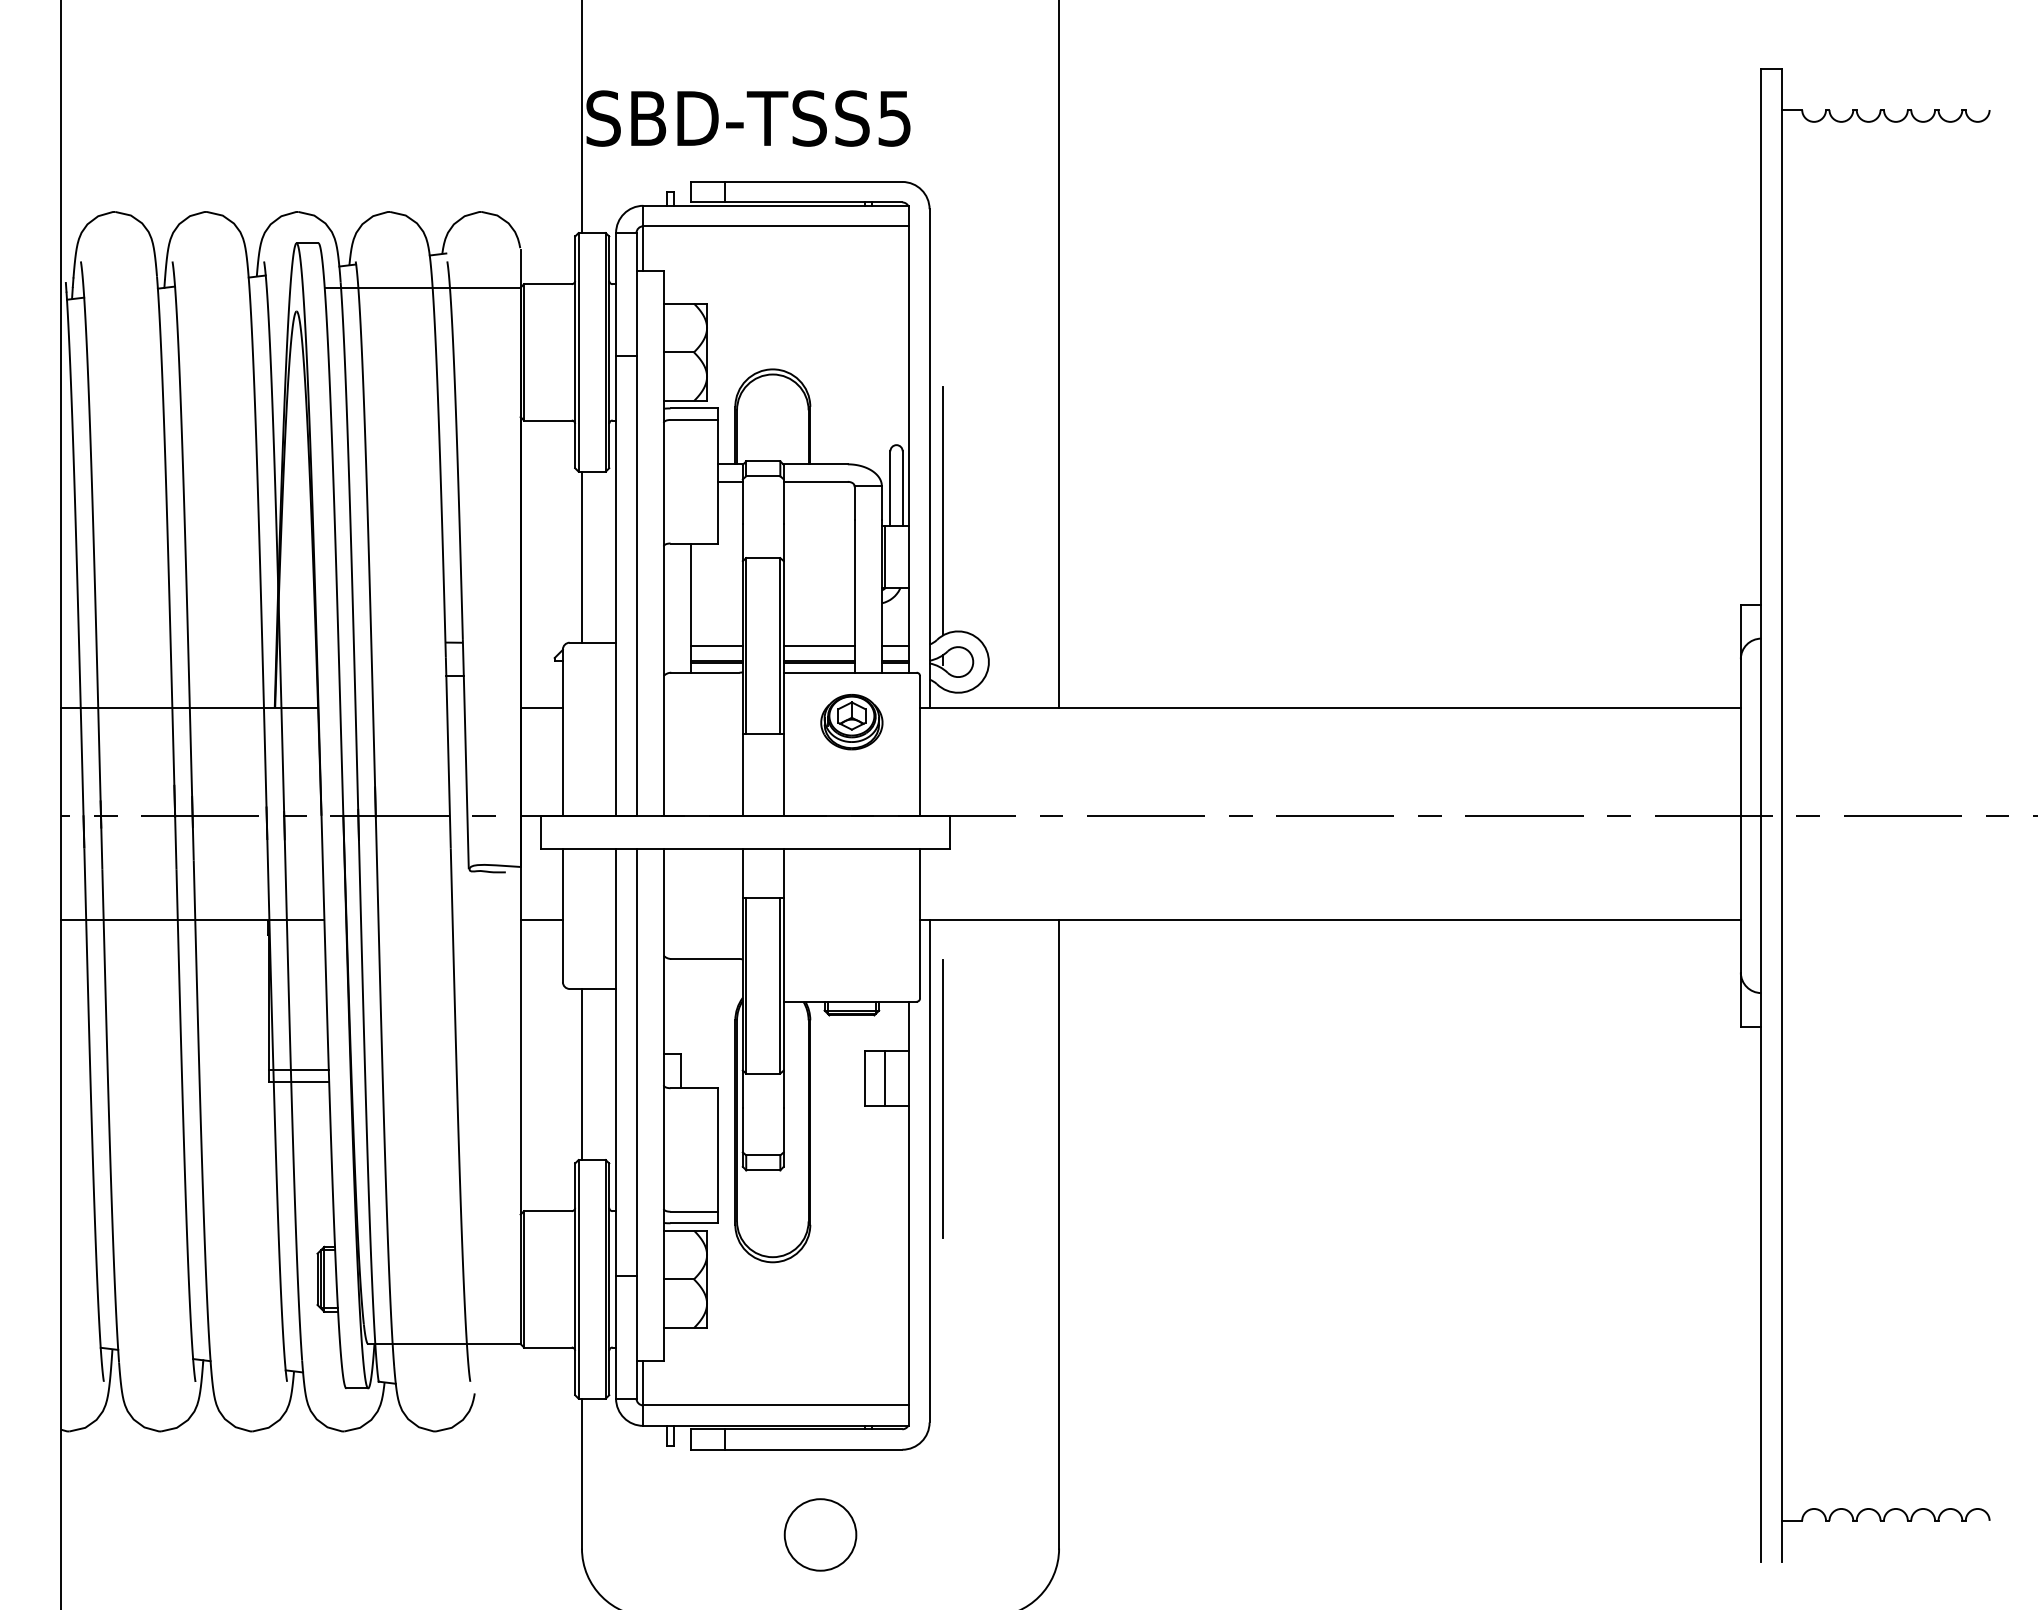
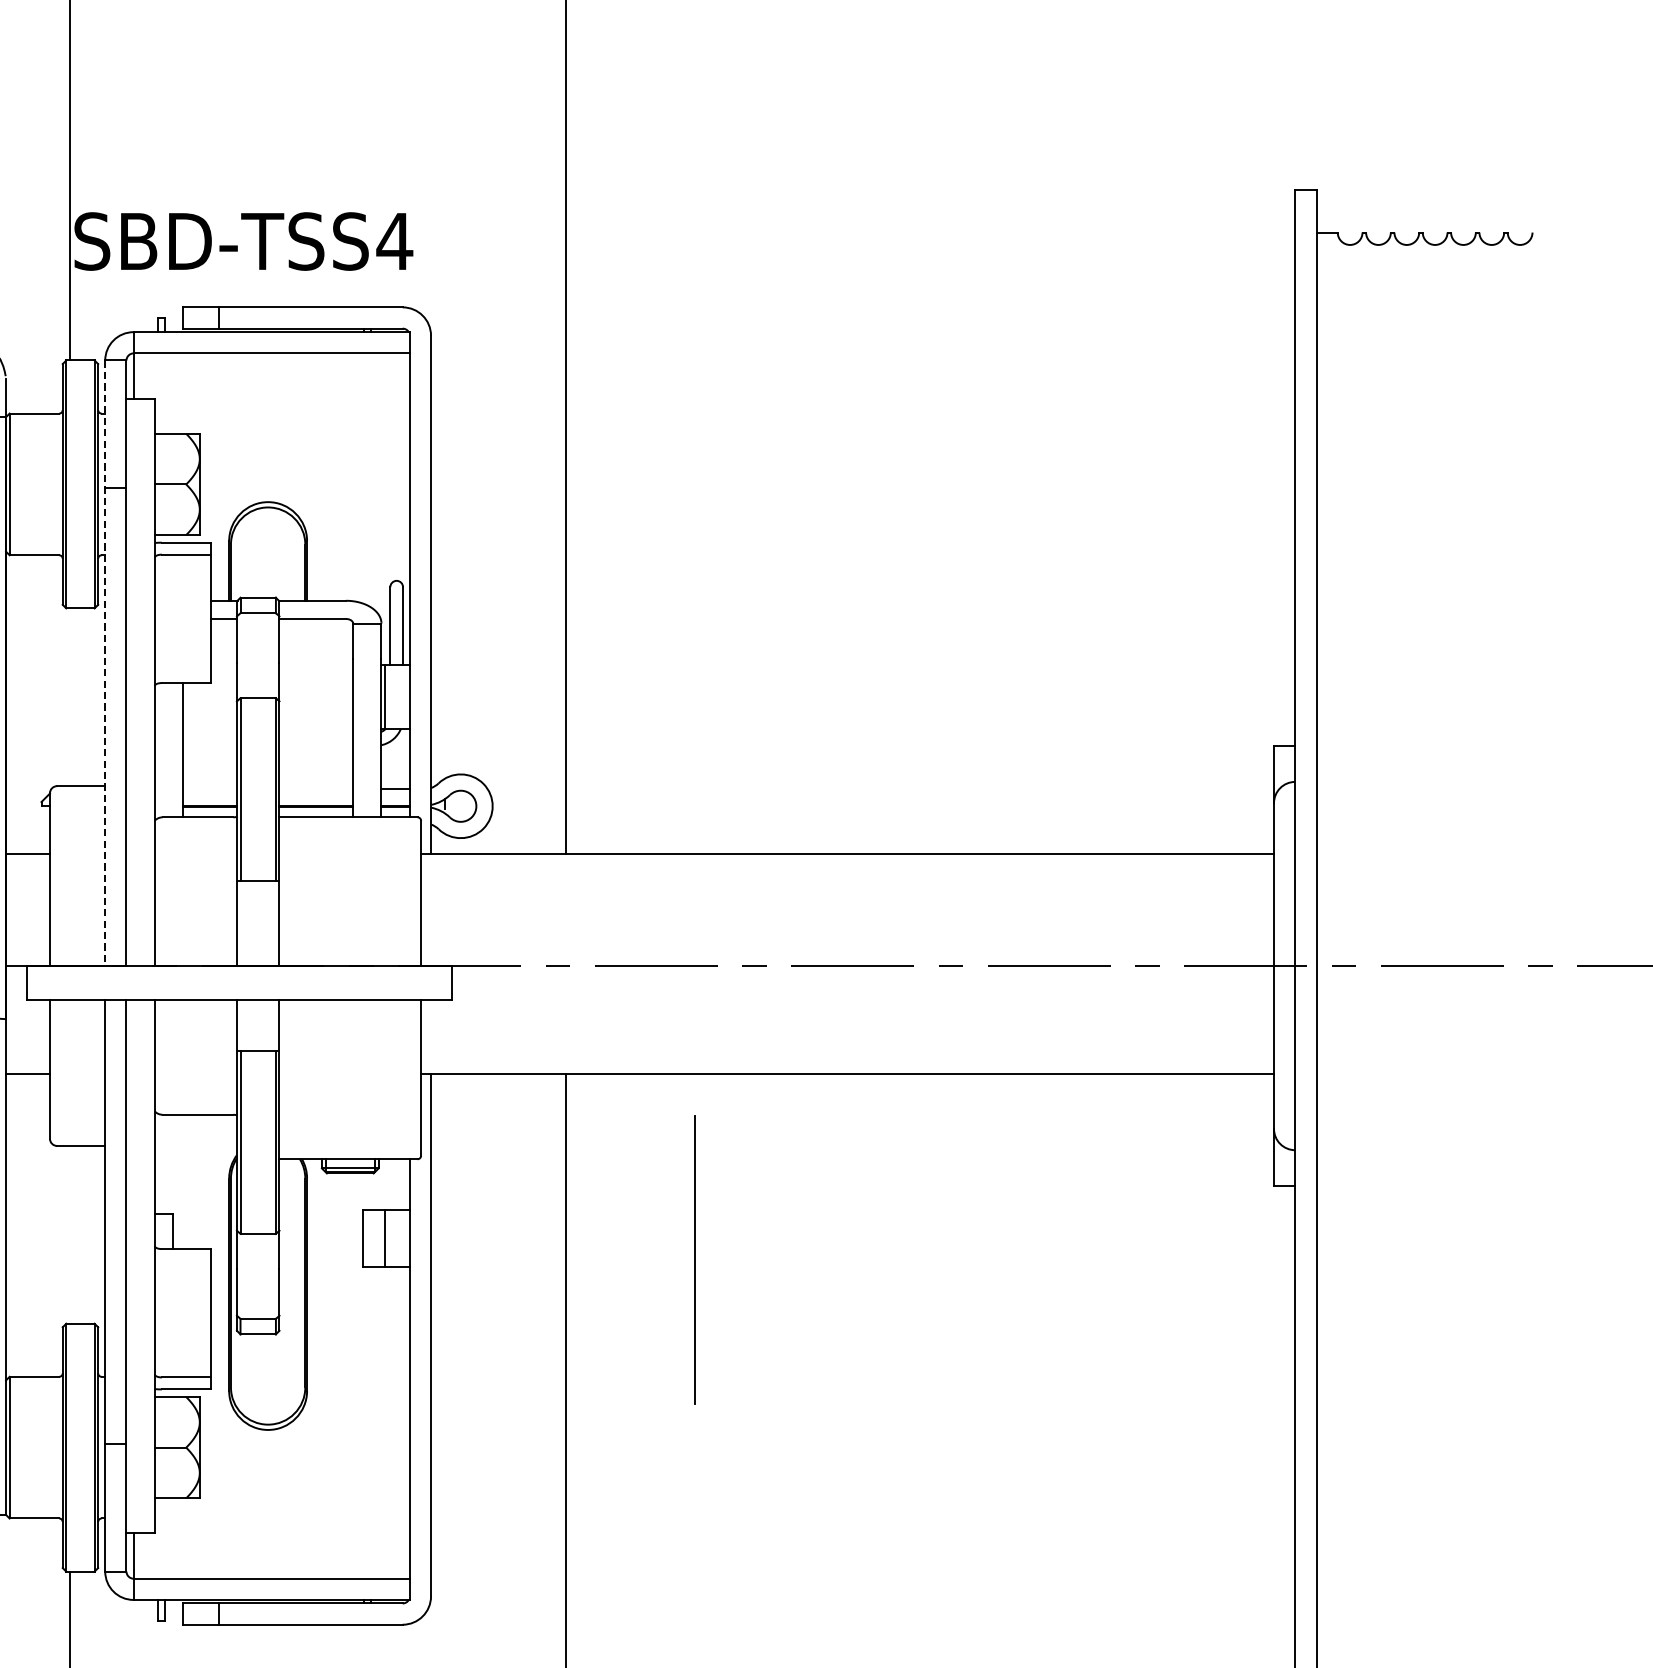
text: (894, 118) -> (394, 241), SBD-TSS5 -> SBD-TSS4
line: (943, 511) -> (445, 649), removed
line: (616, 524) -> (105, 663), solid -> dashed
line: (581, 556) -> (69, 696), removed
line: (716, 645) -> (209, 789), removed
line: (818, 645) -> (315, 789), removed
part: (851, 722) -> (349, 869), removed
line: (581, 1074) -> (69, 1234), removed
line: (942, 1098) -> (693, 1259), moved

